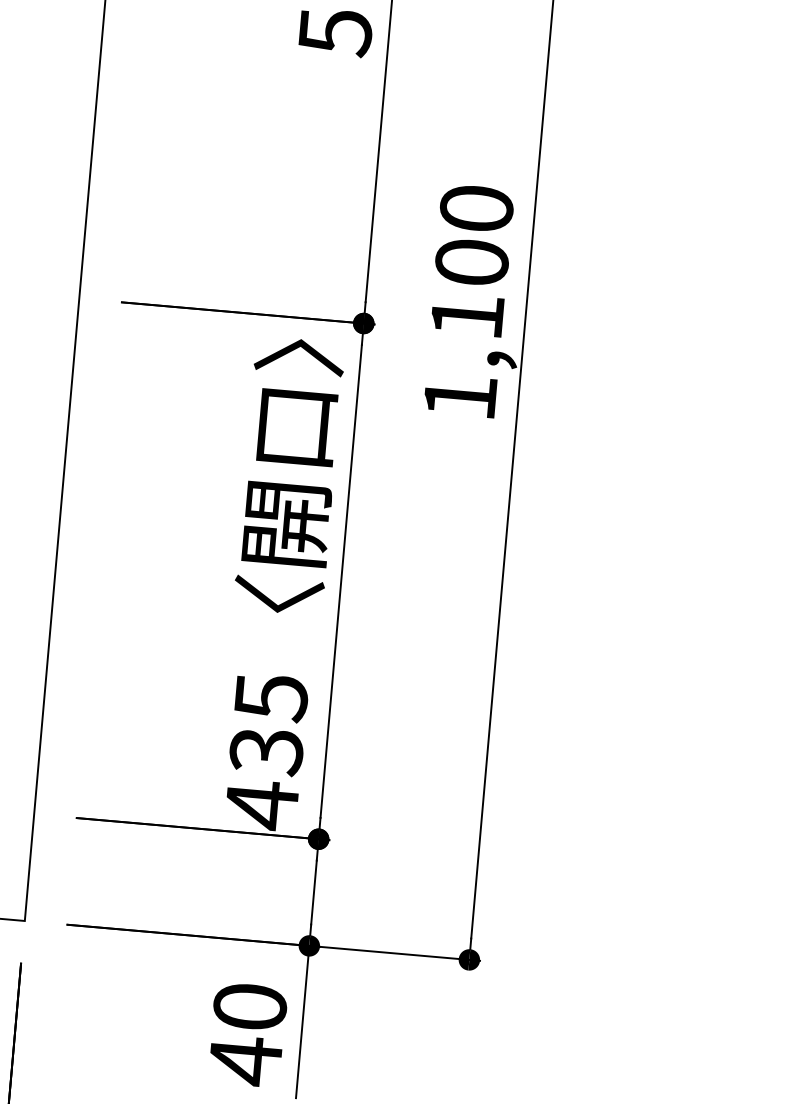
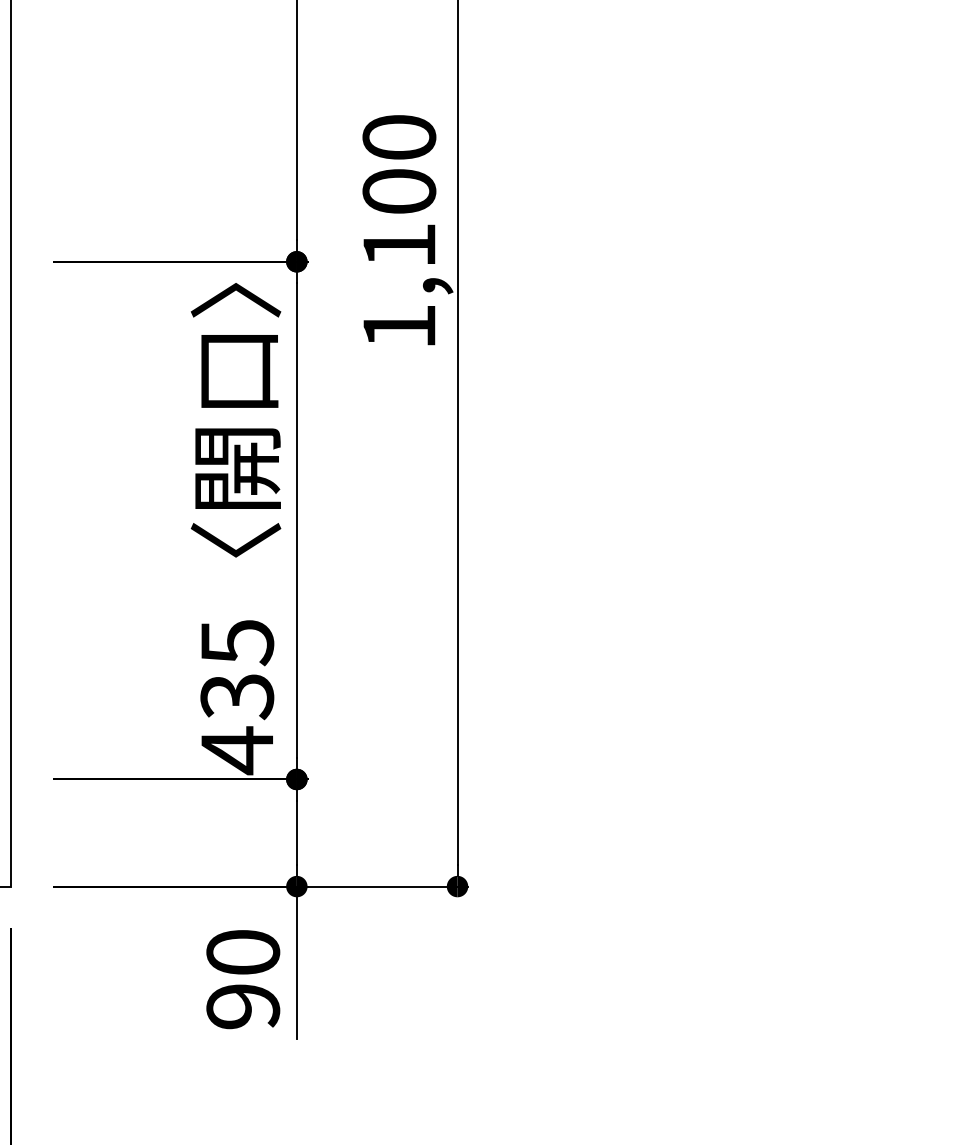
text: (245, 1060) -> (243, 1006), 40 -> 90

